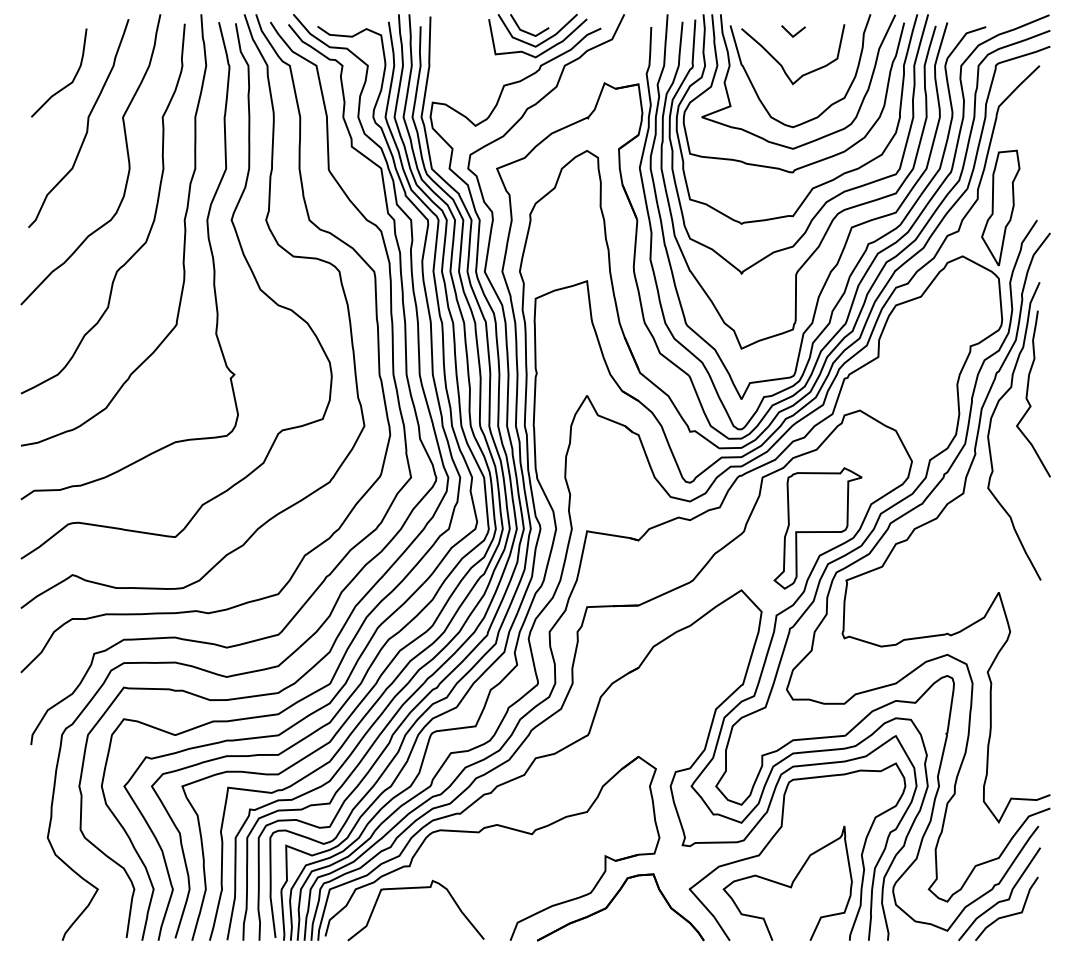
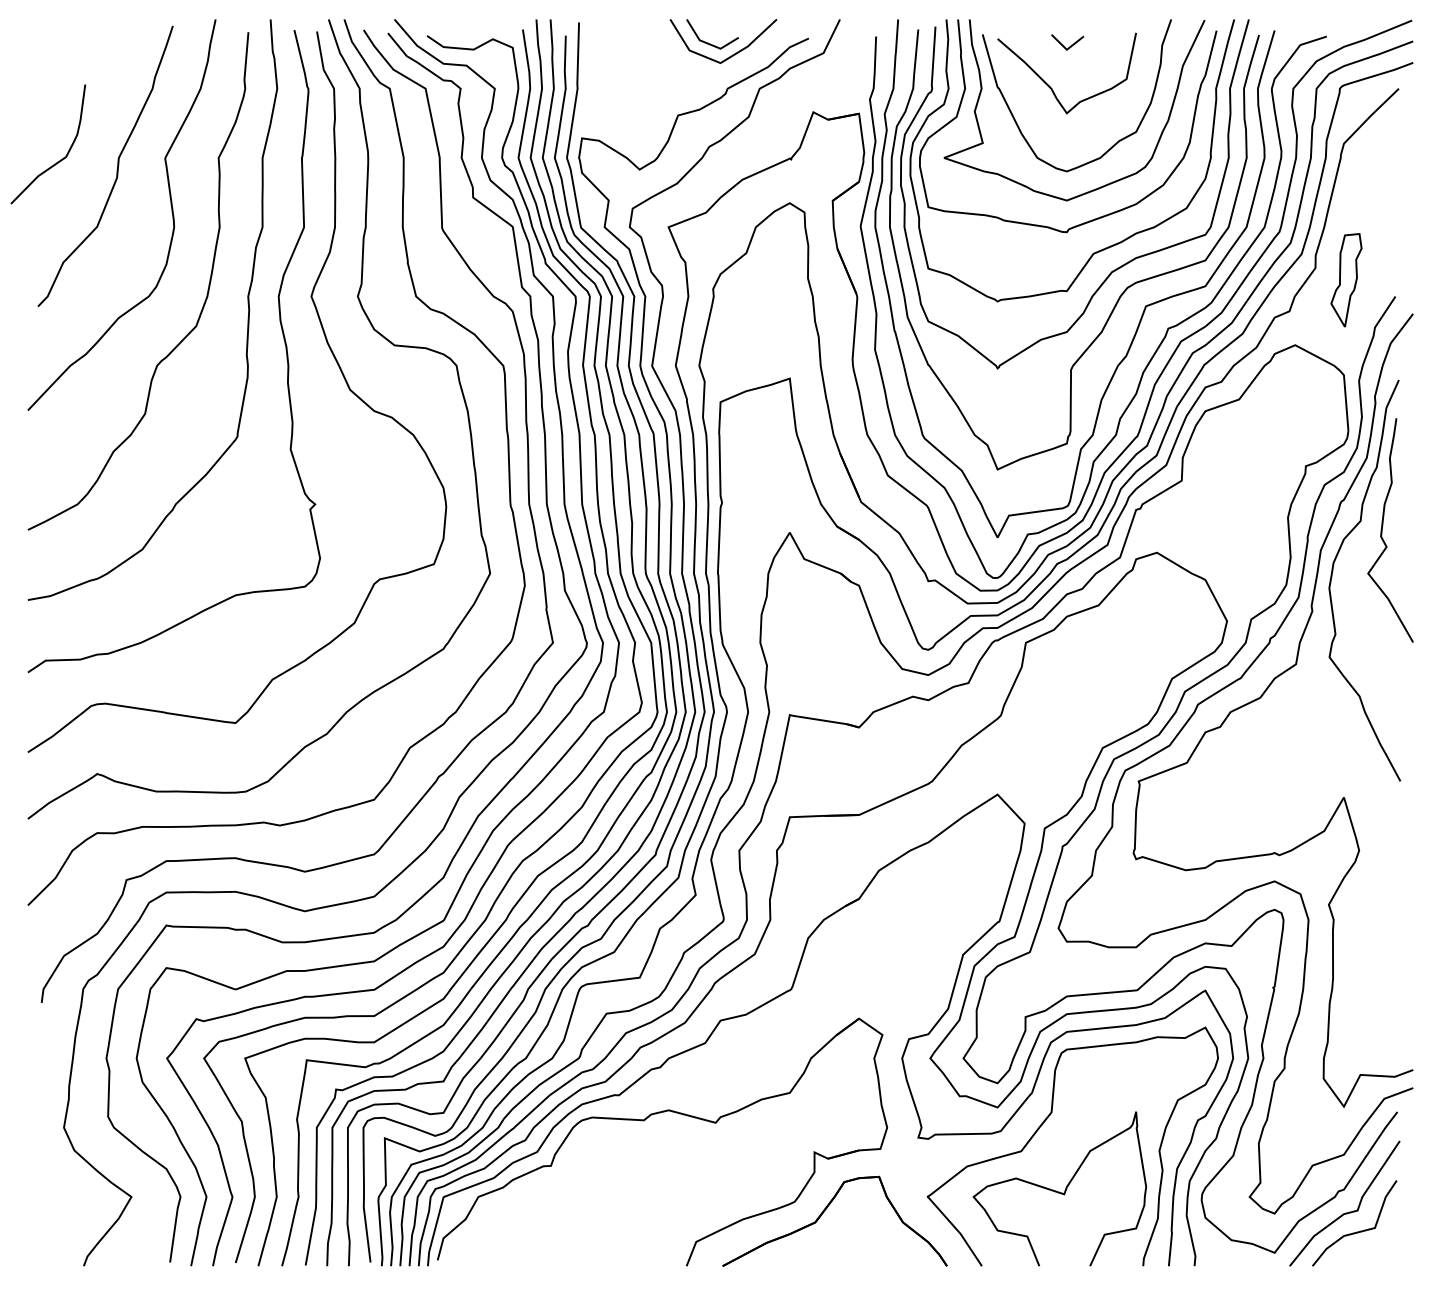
curve: (546, 50) -> (734, 67), removed
curve: (68, 84) -> (60, 159), moved
part: (1000, 208) -> (1346, 280), size x0.6
part: (817, 528) -> (1100, 711), removed
curve: (411, 888) -> (553, 1196), removed

